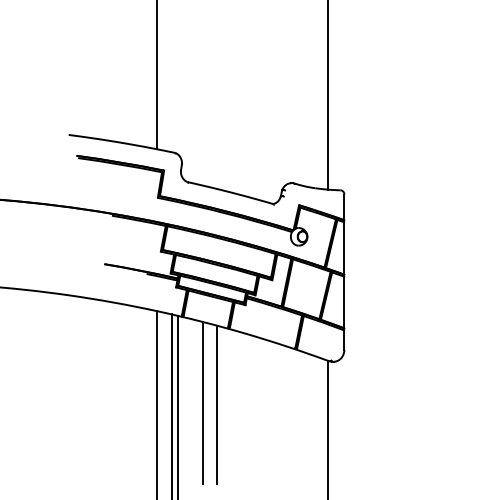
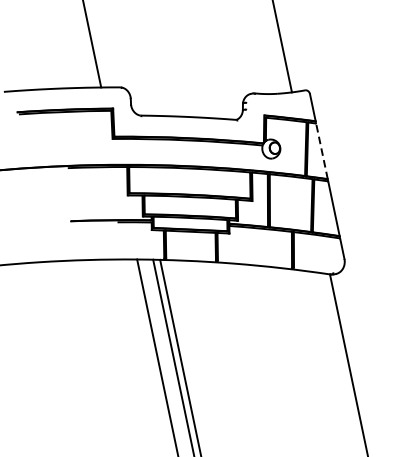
line: (344, 248) -> (322, 151), solid -> dashed
line: (203, 403) -> (206, 347), removed
line: (217, 404) -> (221, 345), removed

